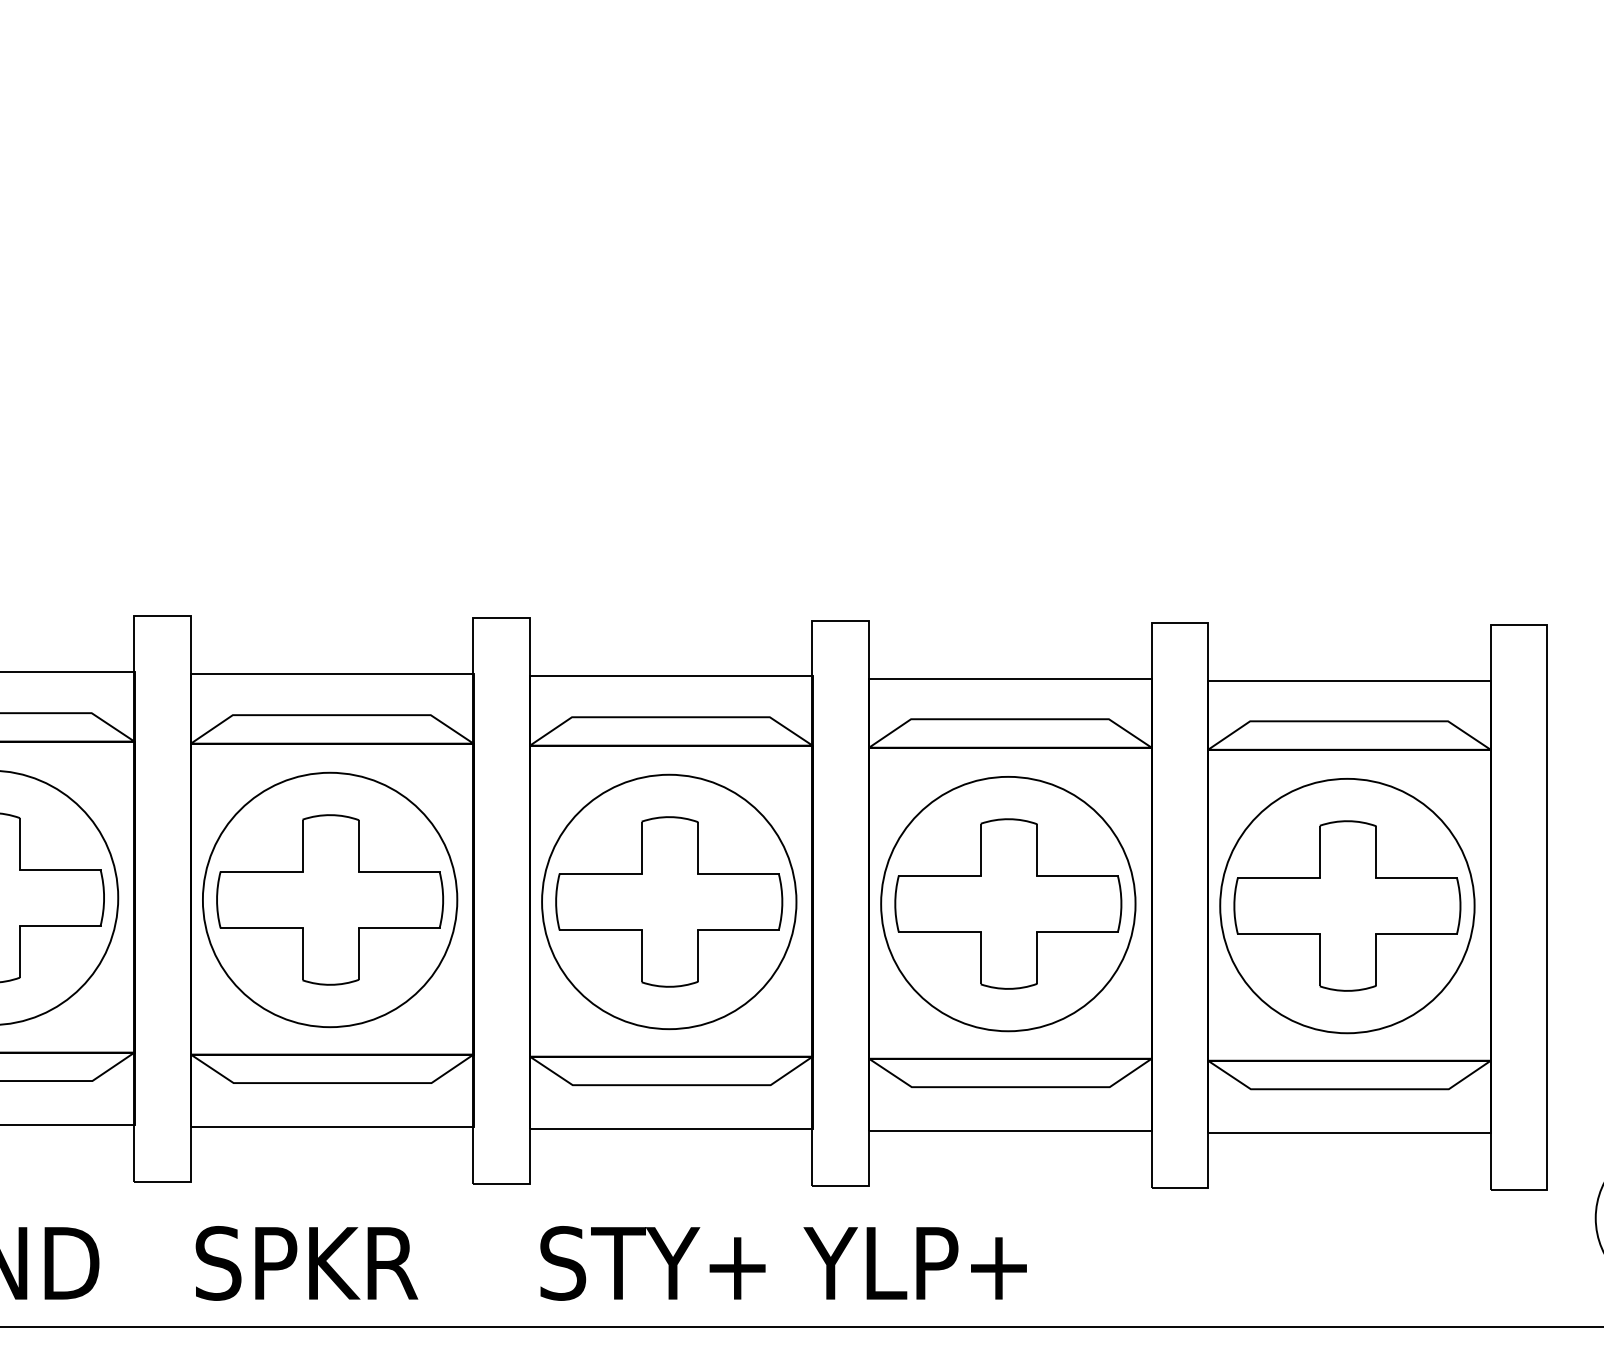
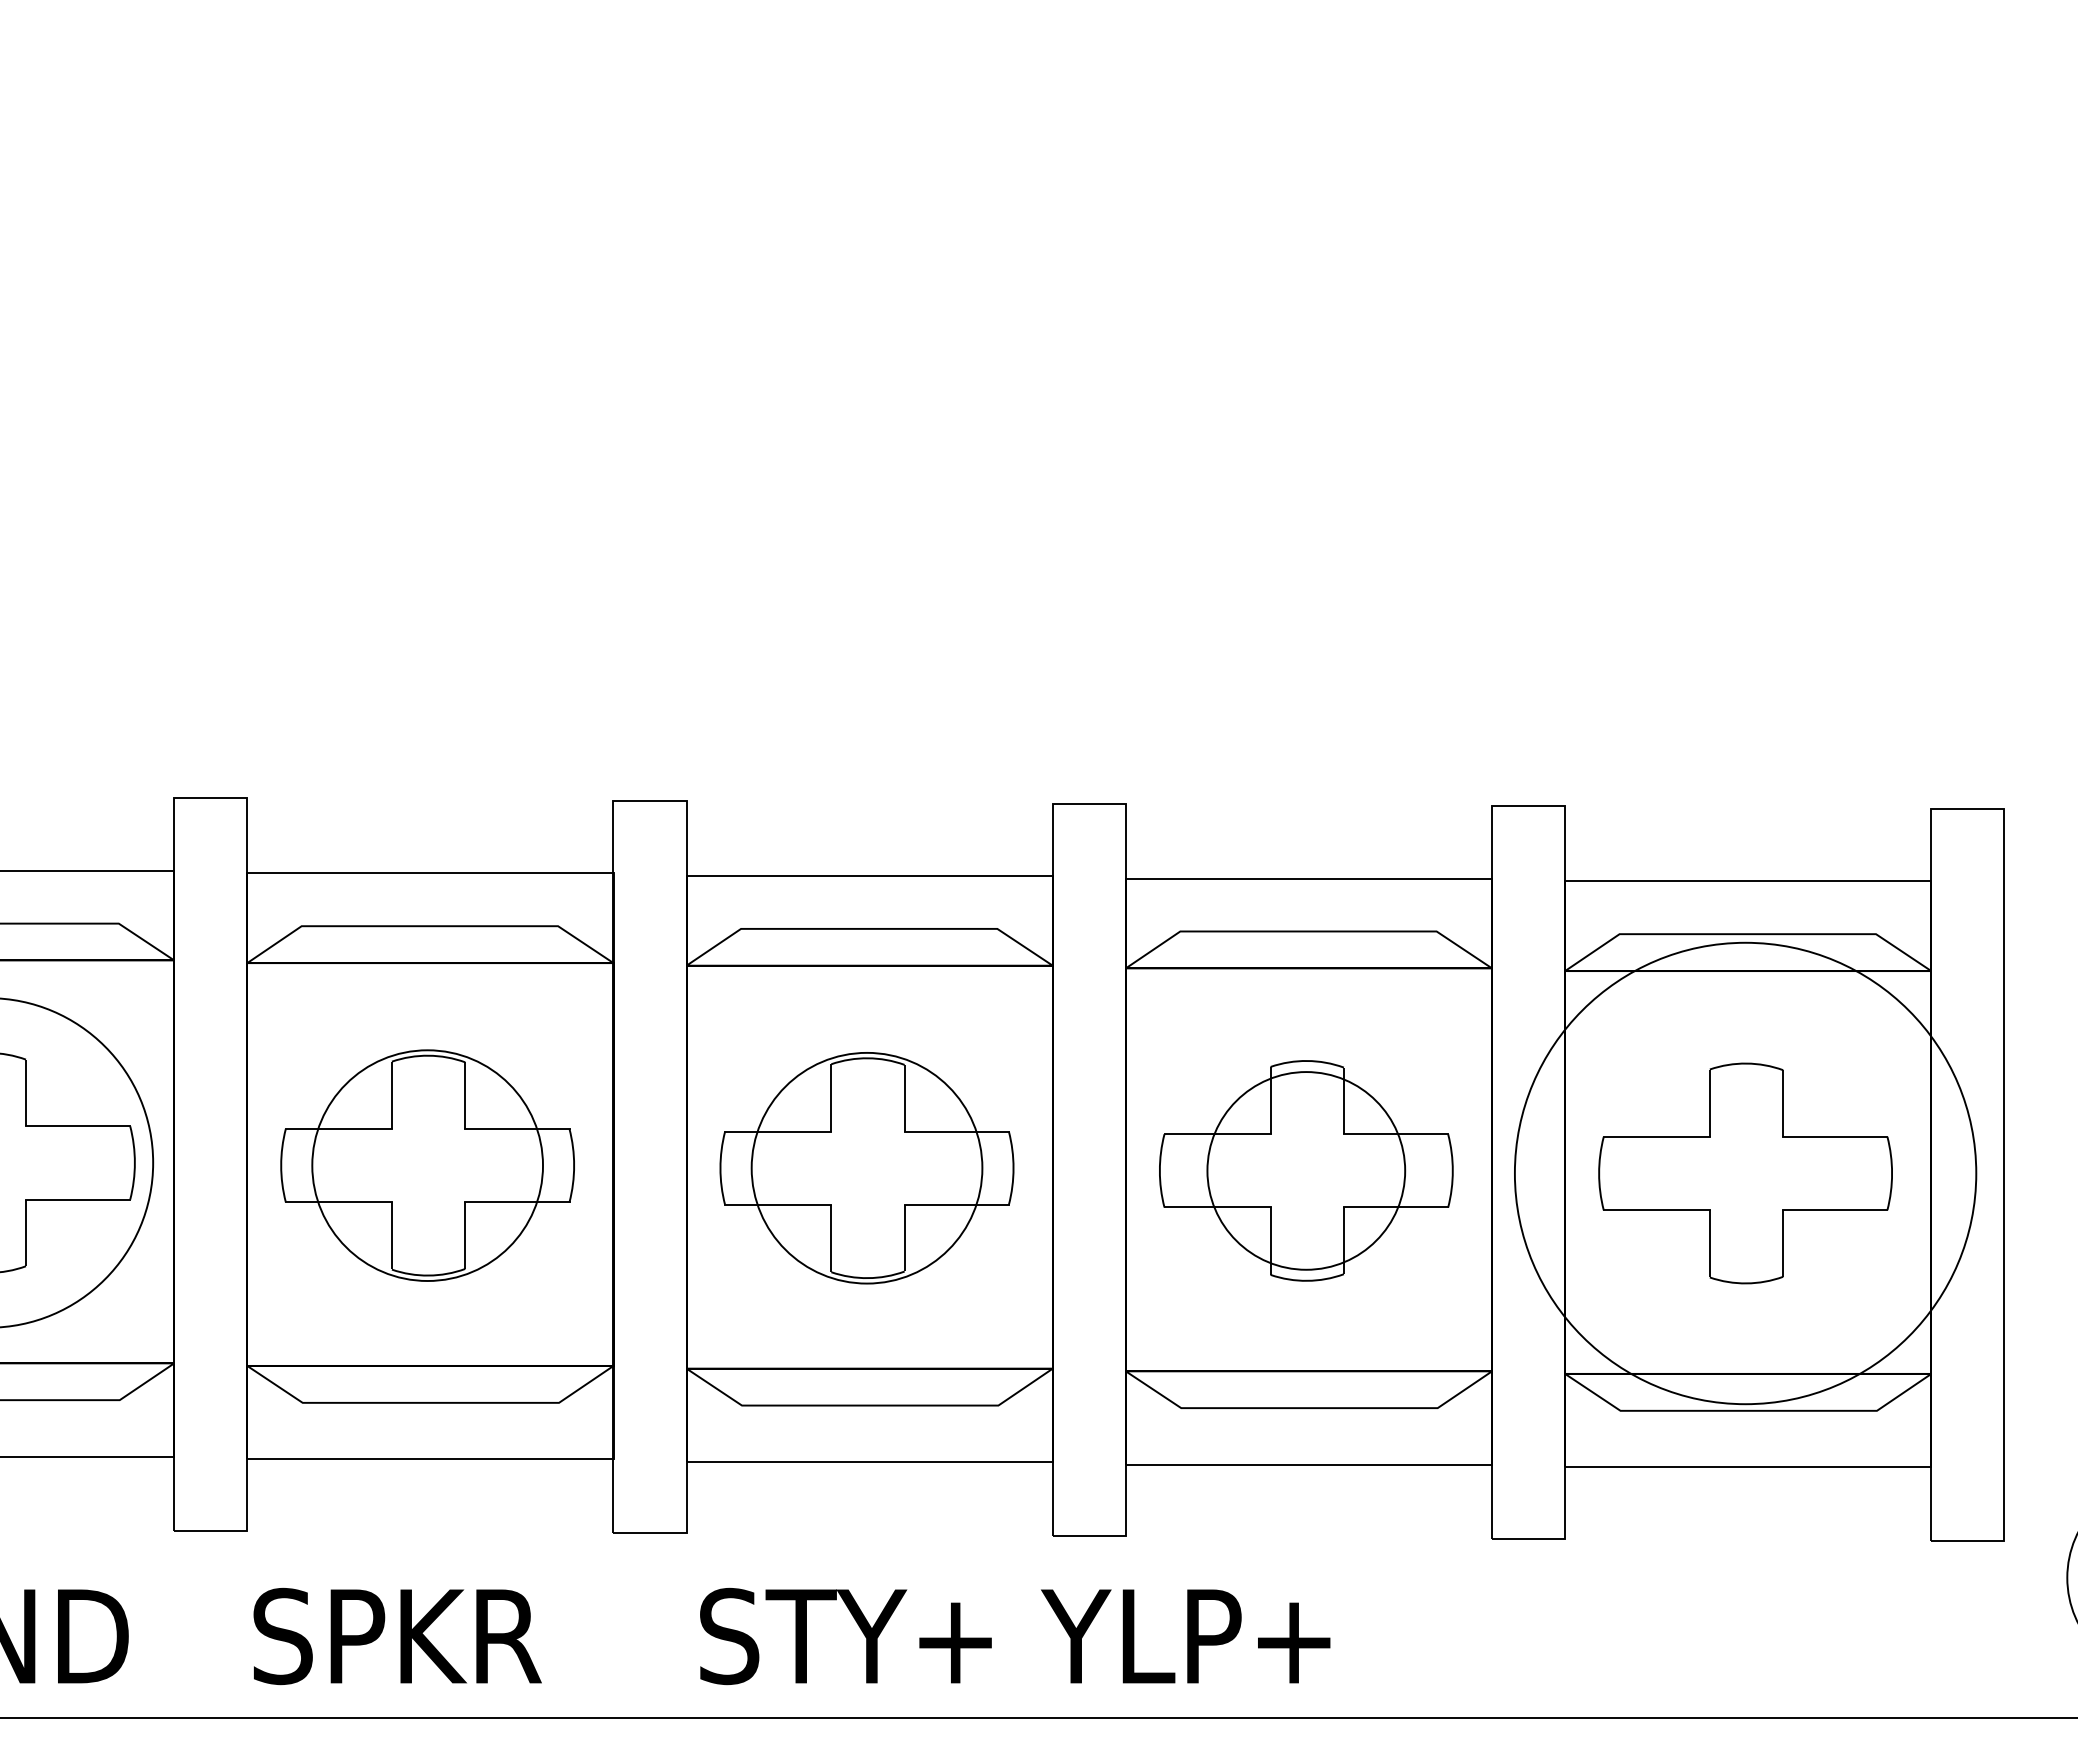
circle: (329, 899) -> (427, 1165), size x0.7
circle: (668, 902) -> (866, 1168), size x0.7
circle: (1008, 903) -> (1306, 1170), size x0.6
circle: (1347, 906) -> (1745, 1173), size x1.4

